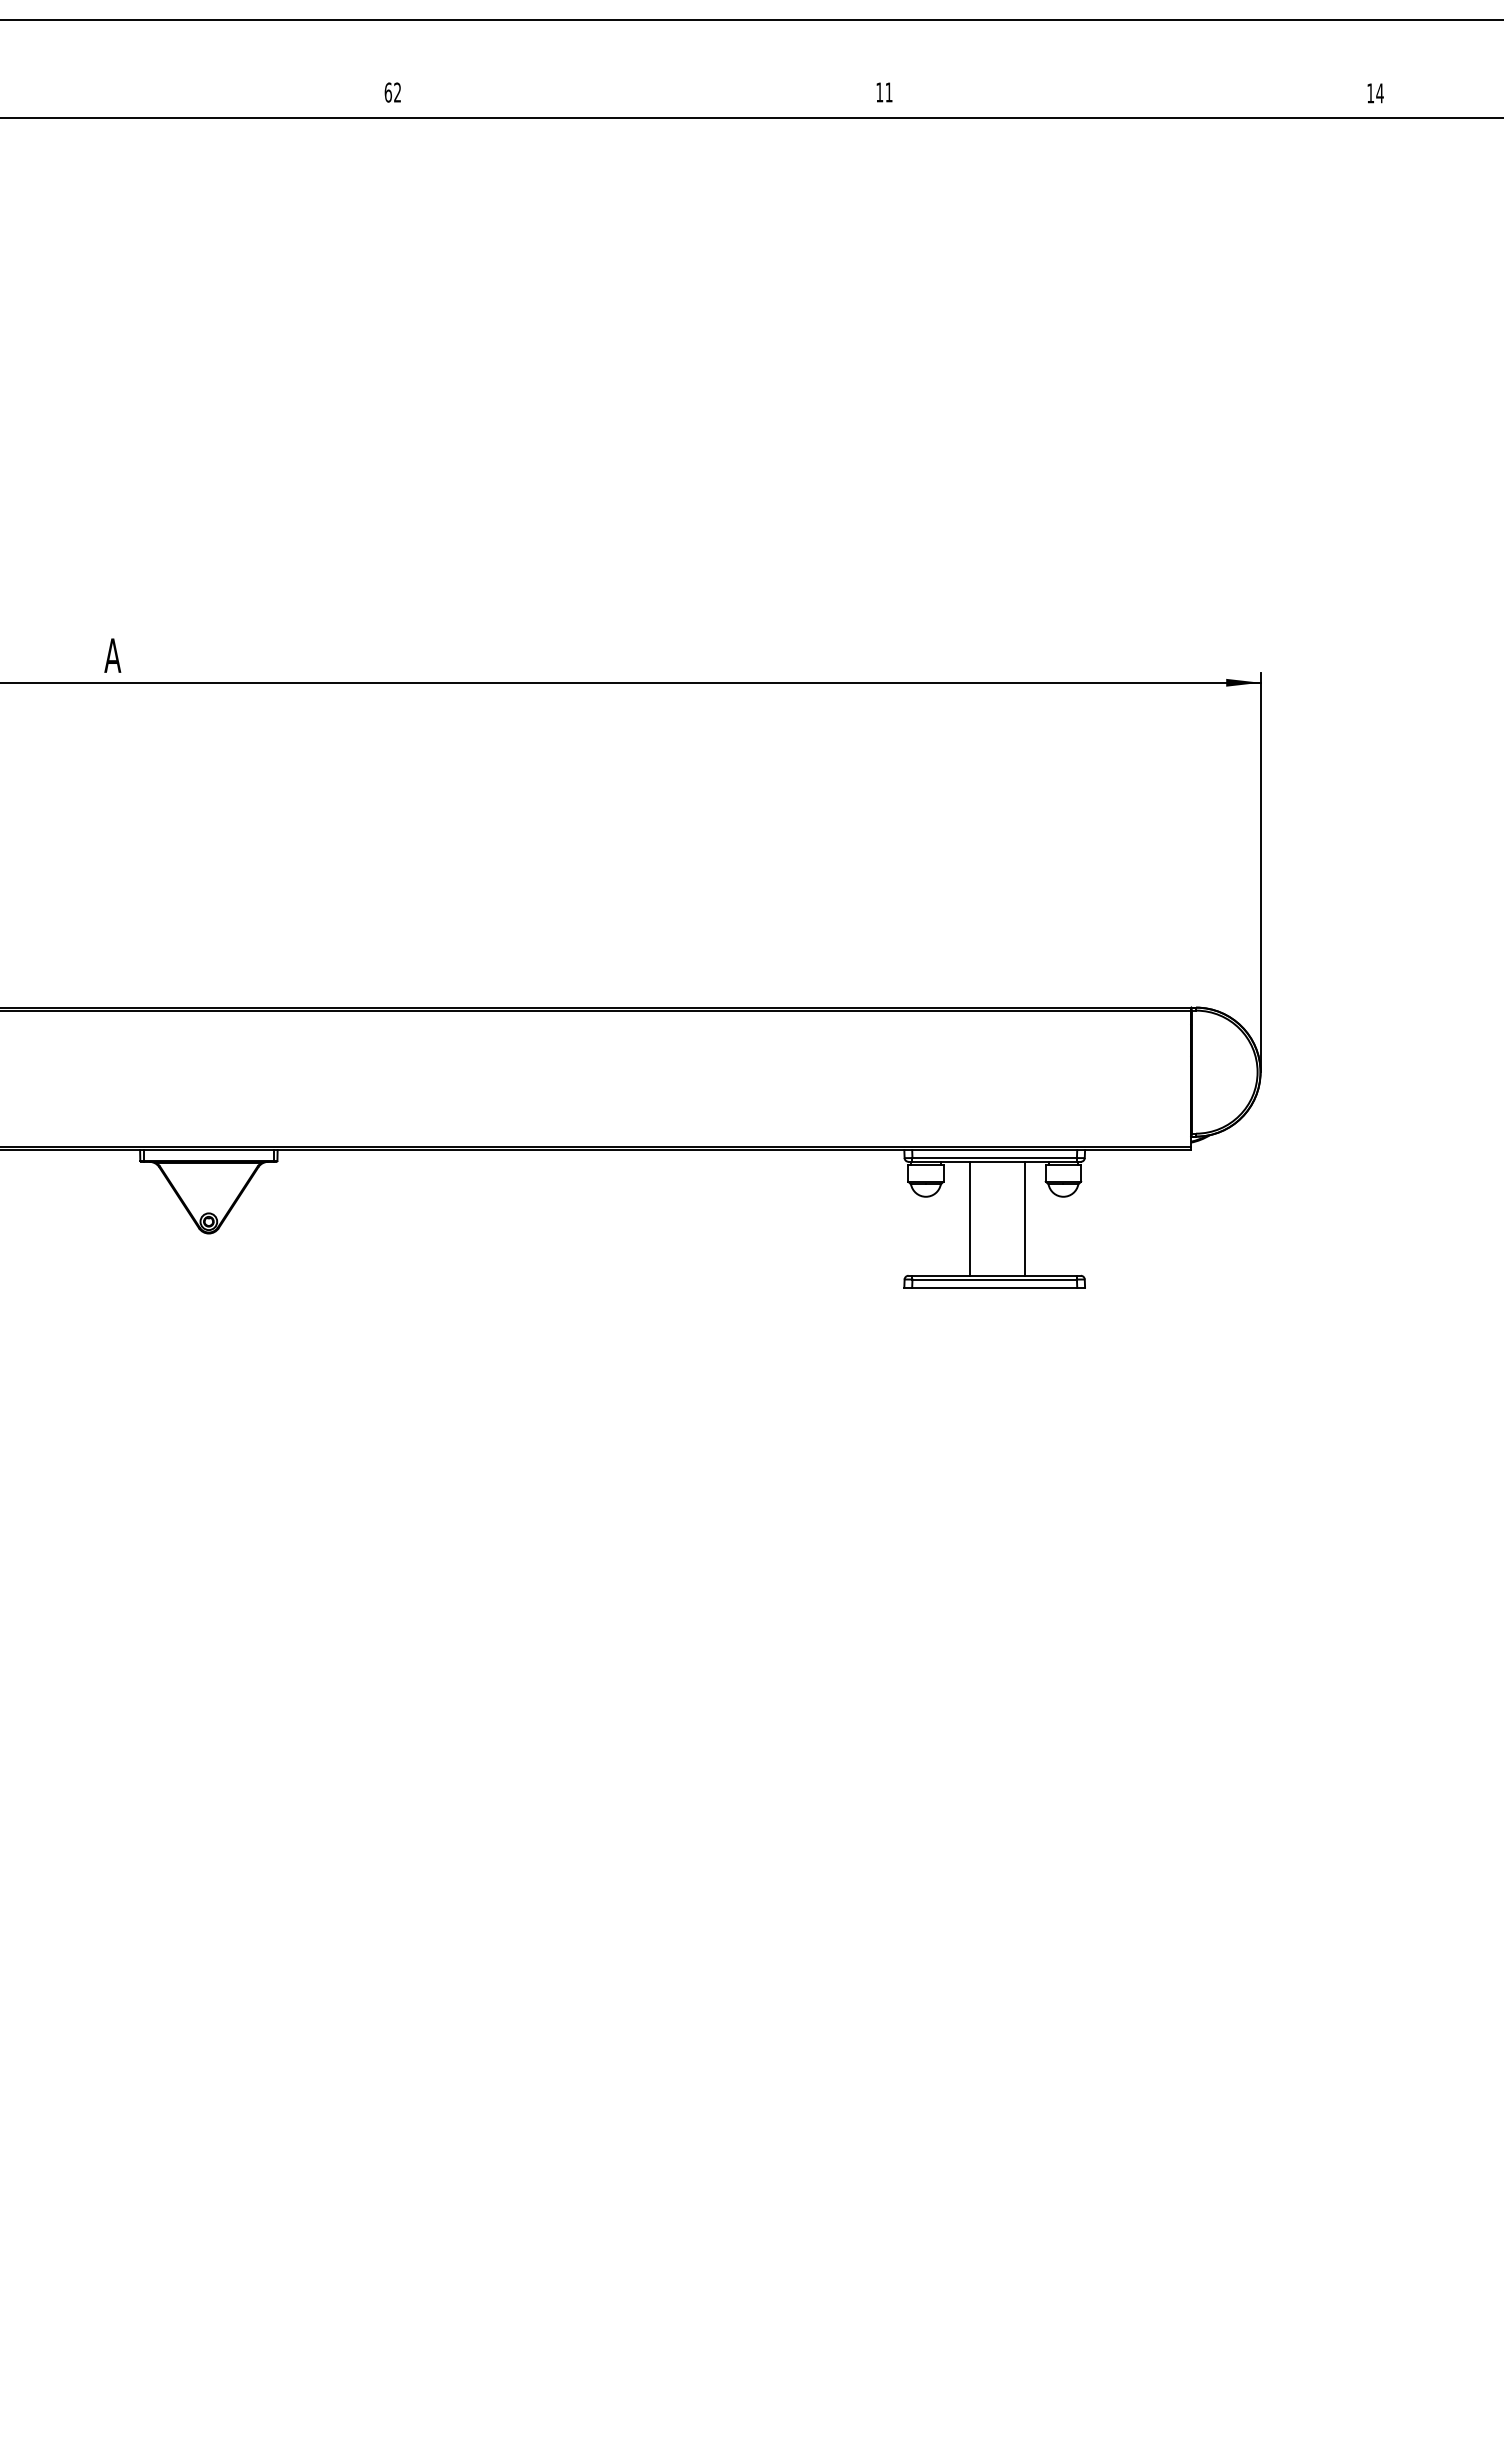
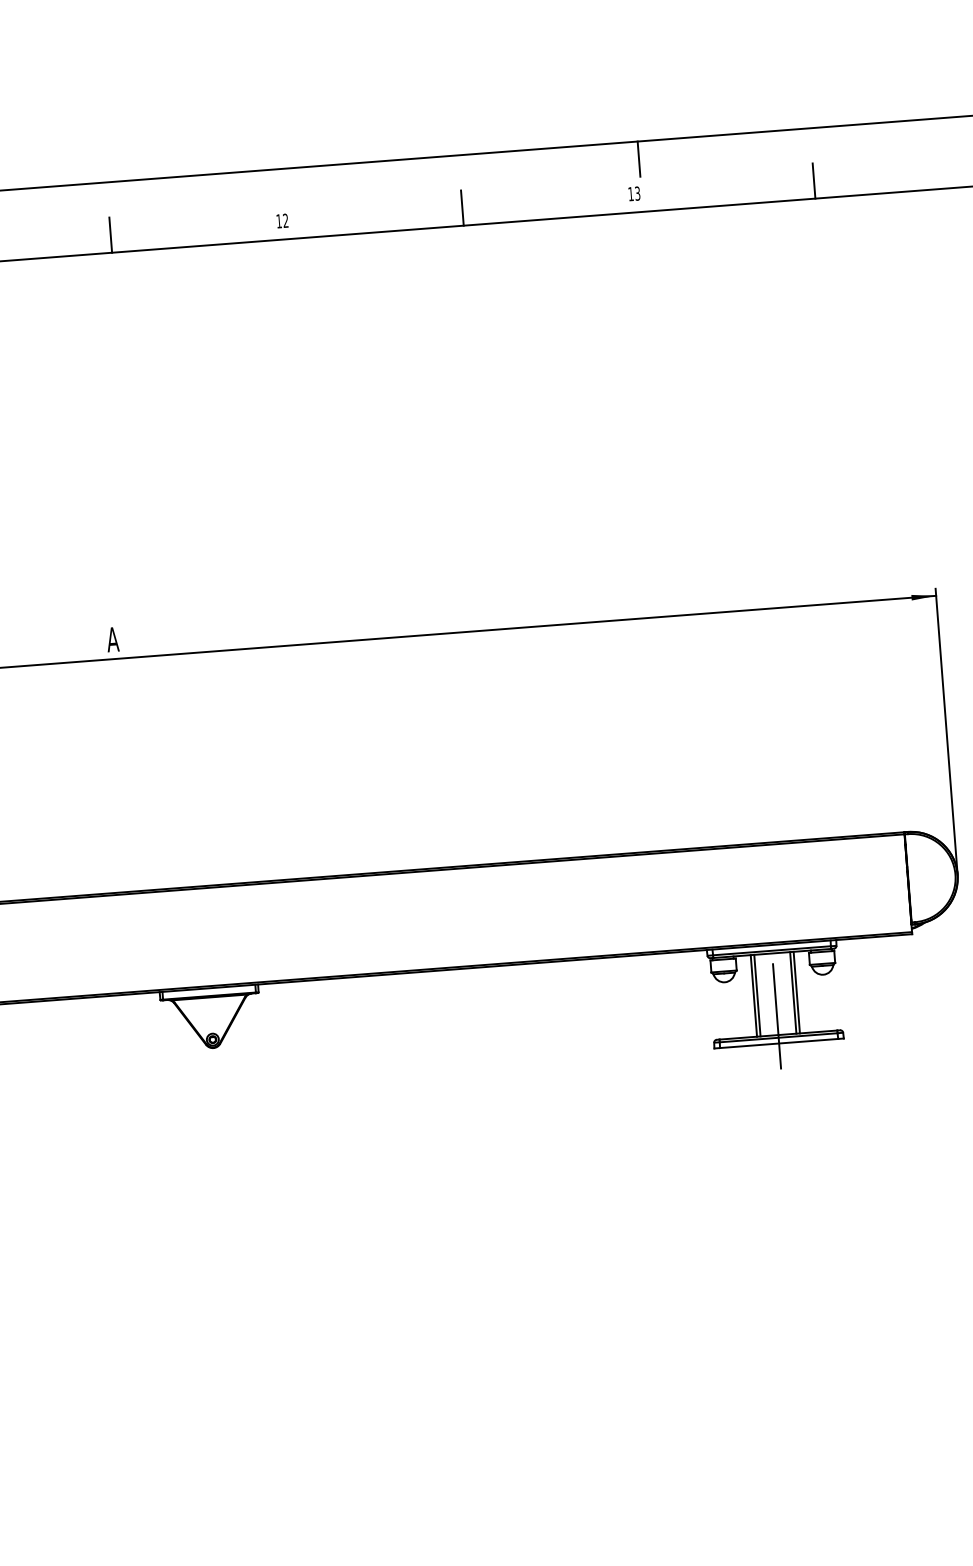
line: (894, 44) -> (638, 159), added
text: (387, 92) -> (278, 221), 62 -> 12
text: (888, 92) -> (637, 193), 11 -> 13
line: (153, 93) -> (111, 234), added
line: (644, 93) -> (462, 207), added
line: (1135, 93) -> (814, 180), added
line: (964, 1218) -> (753, 995), added
line: (1019, 1218) -> (793, 992), added
line: (994, 1249) -> (776, 1016), added

